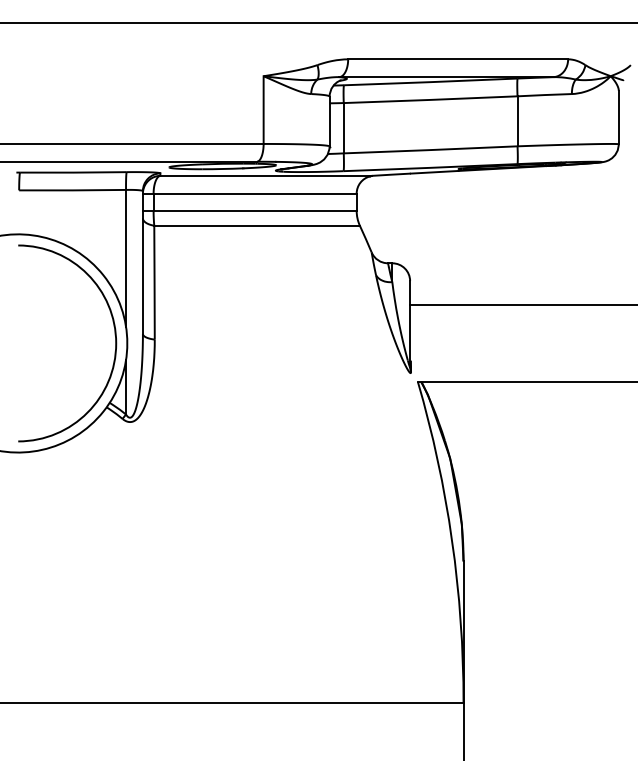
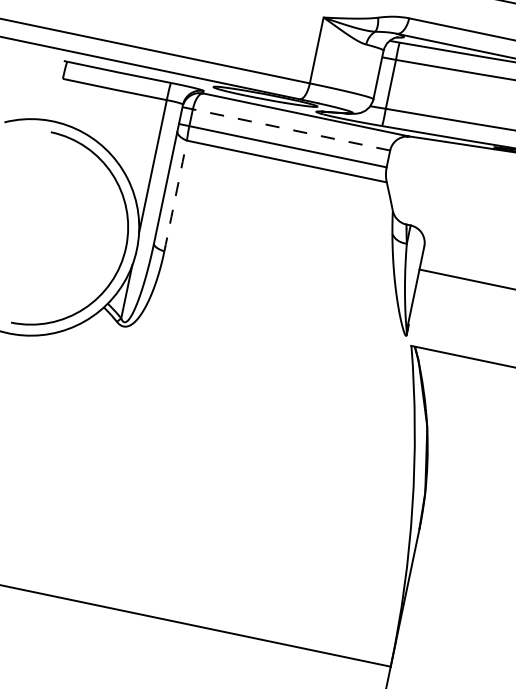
line: (249, 193) -> (286, 128), solid -> dashed
arc: (154, 282) -> (175, 195), solid -> dashed

